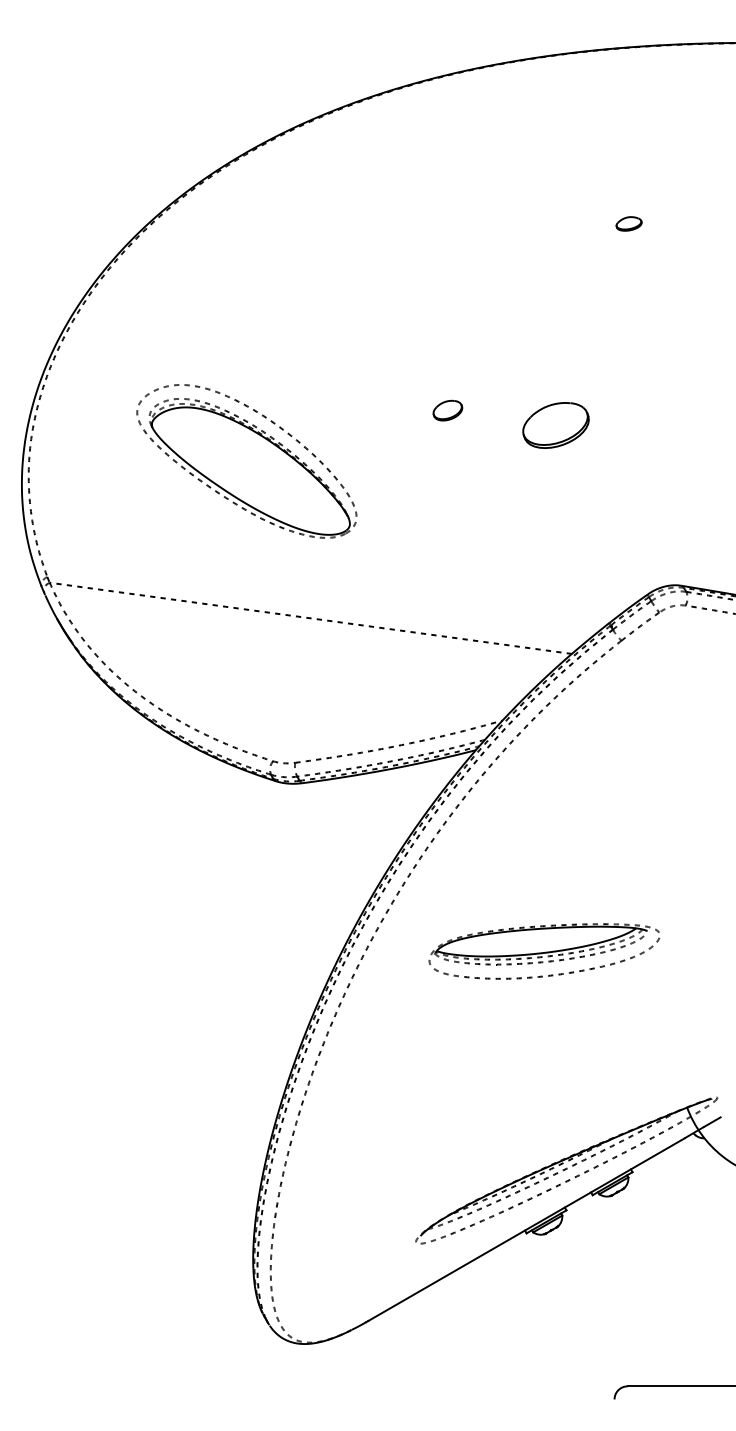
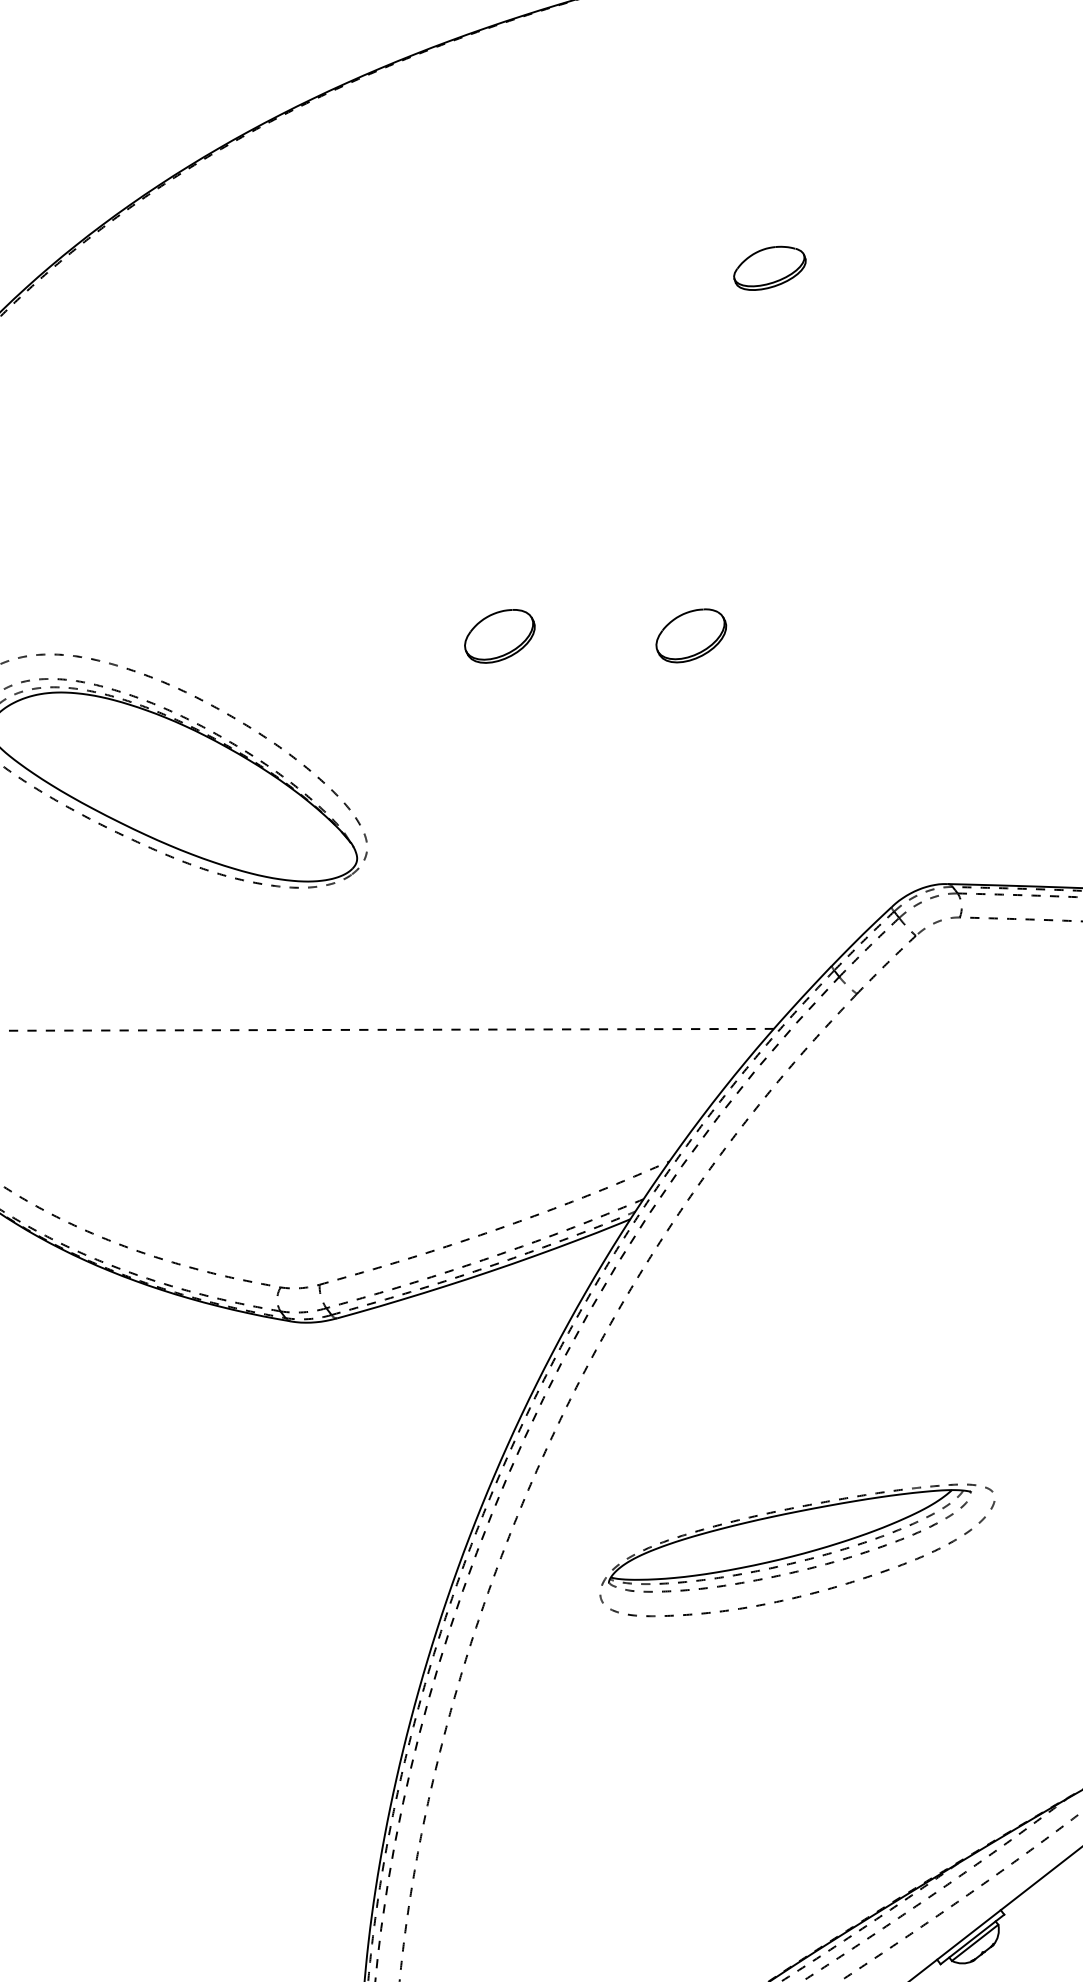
part: (628, 223) -> (768, 267), size x1.67
part: (447, 410) -> (499, 635), size x1.43
part: (555, 425) -> (690, 635), size x0.62

